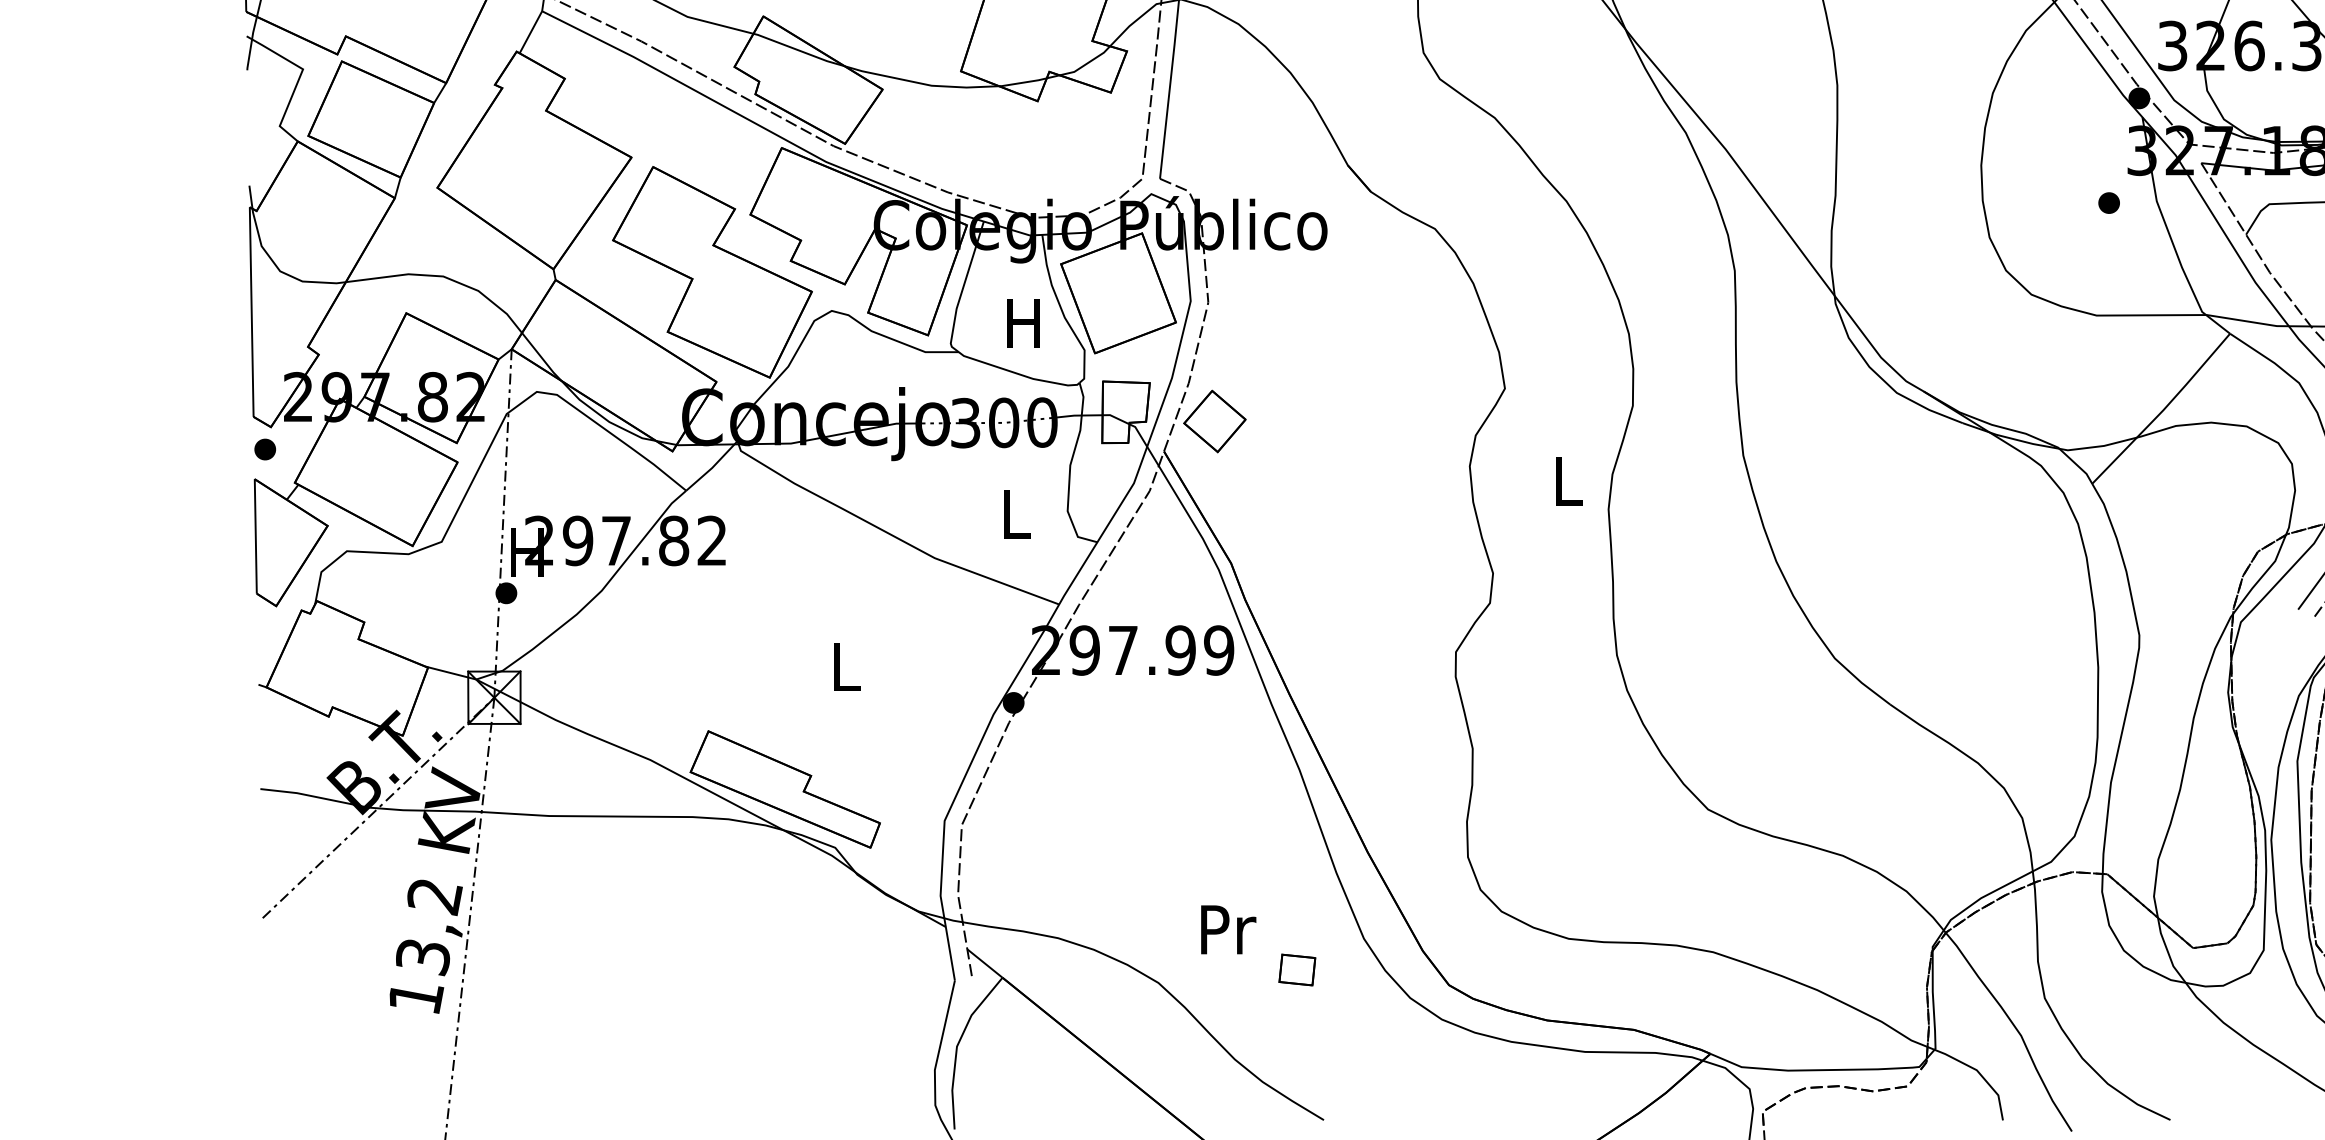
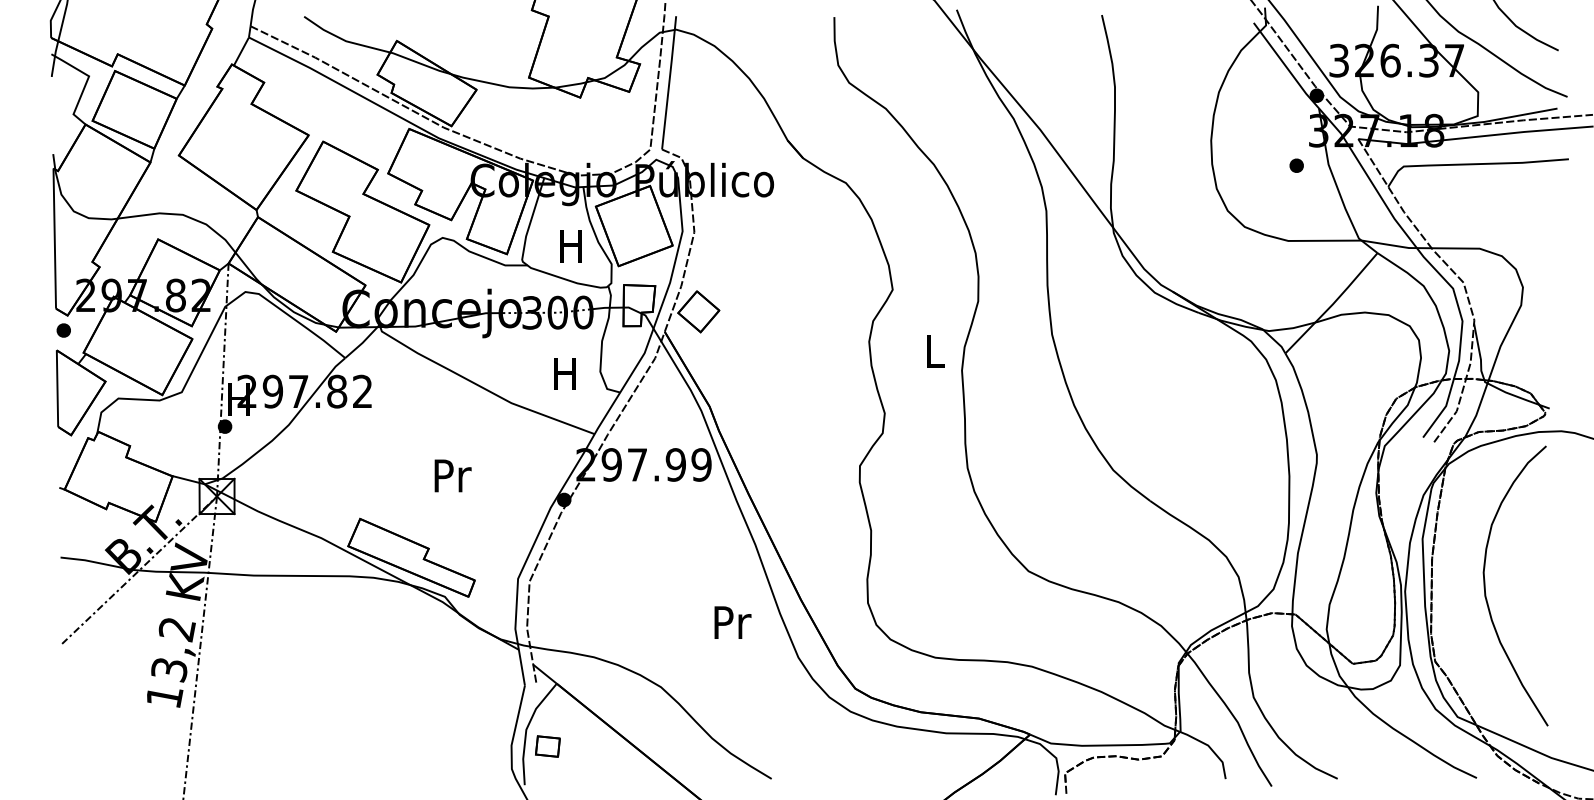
text: (1014, 513) -> (564, 373), L -> H
text: (846, 666) -> (452, 475), L -> Pr
text: (1227, 929) -> (732, 622), moved
part: (1296, 969) -> (547, 746), moved

